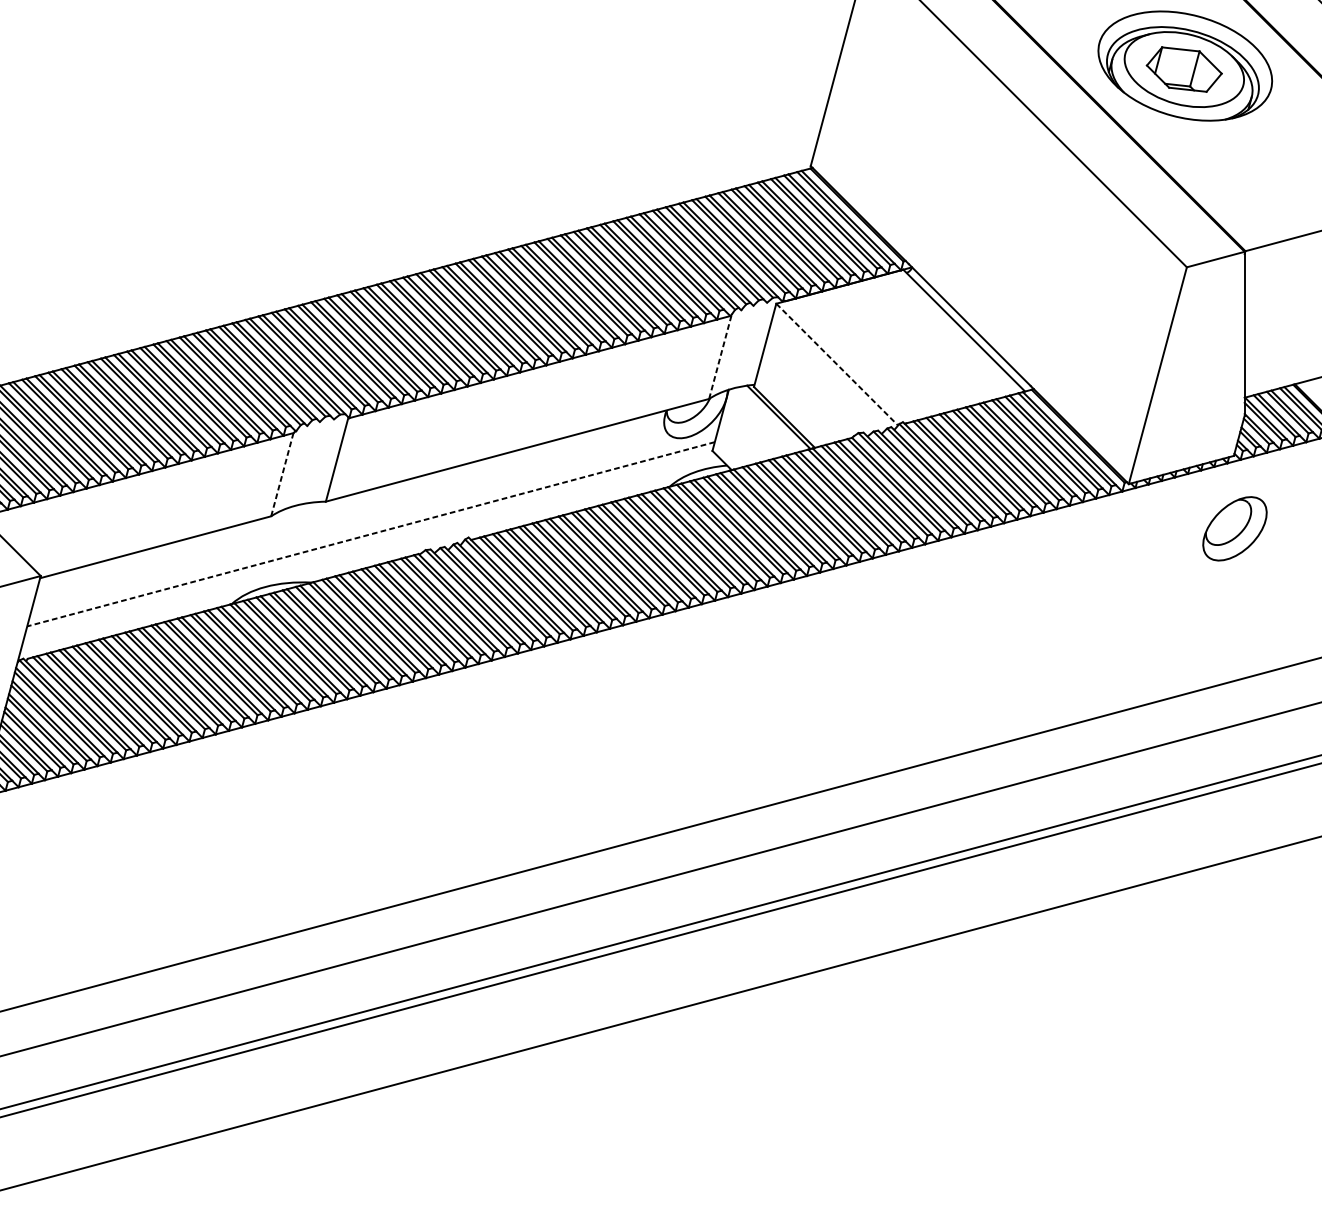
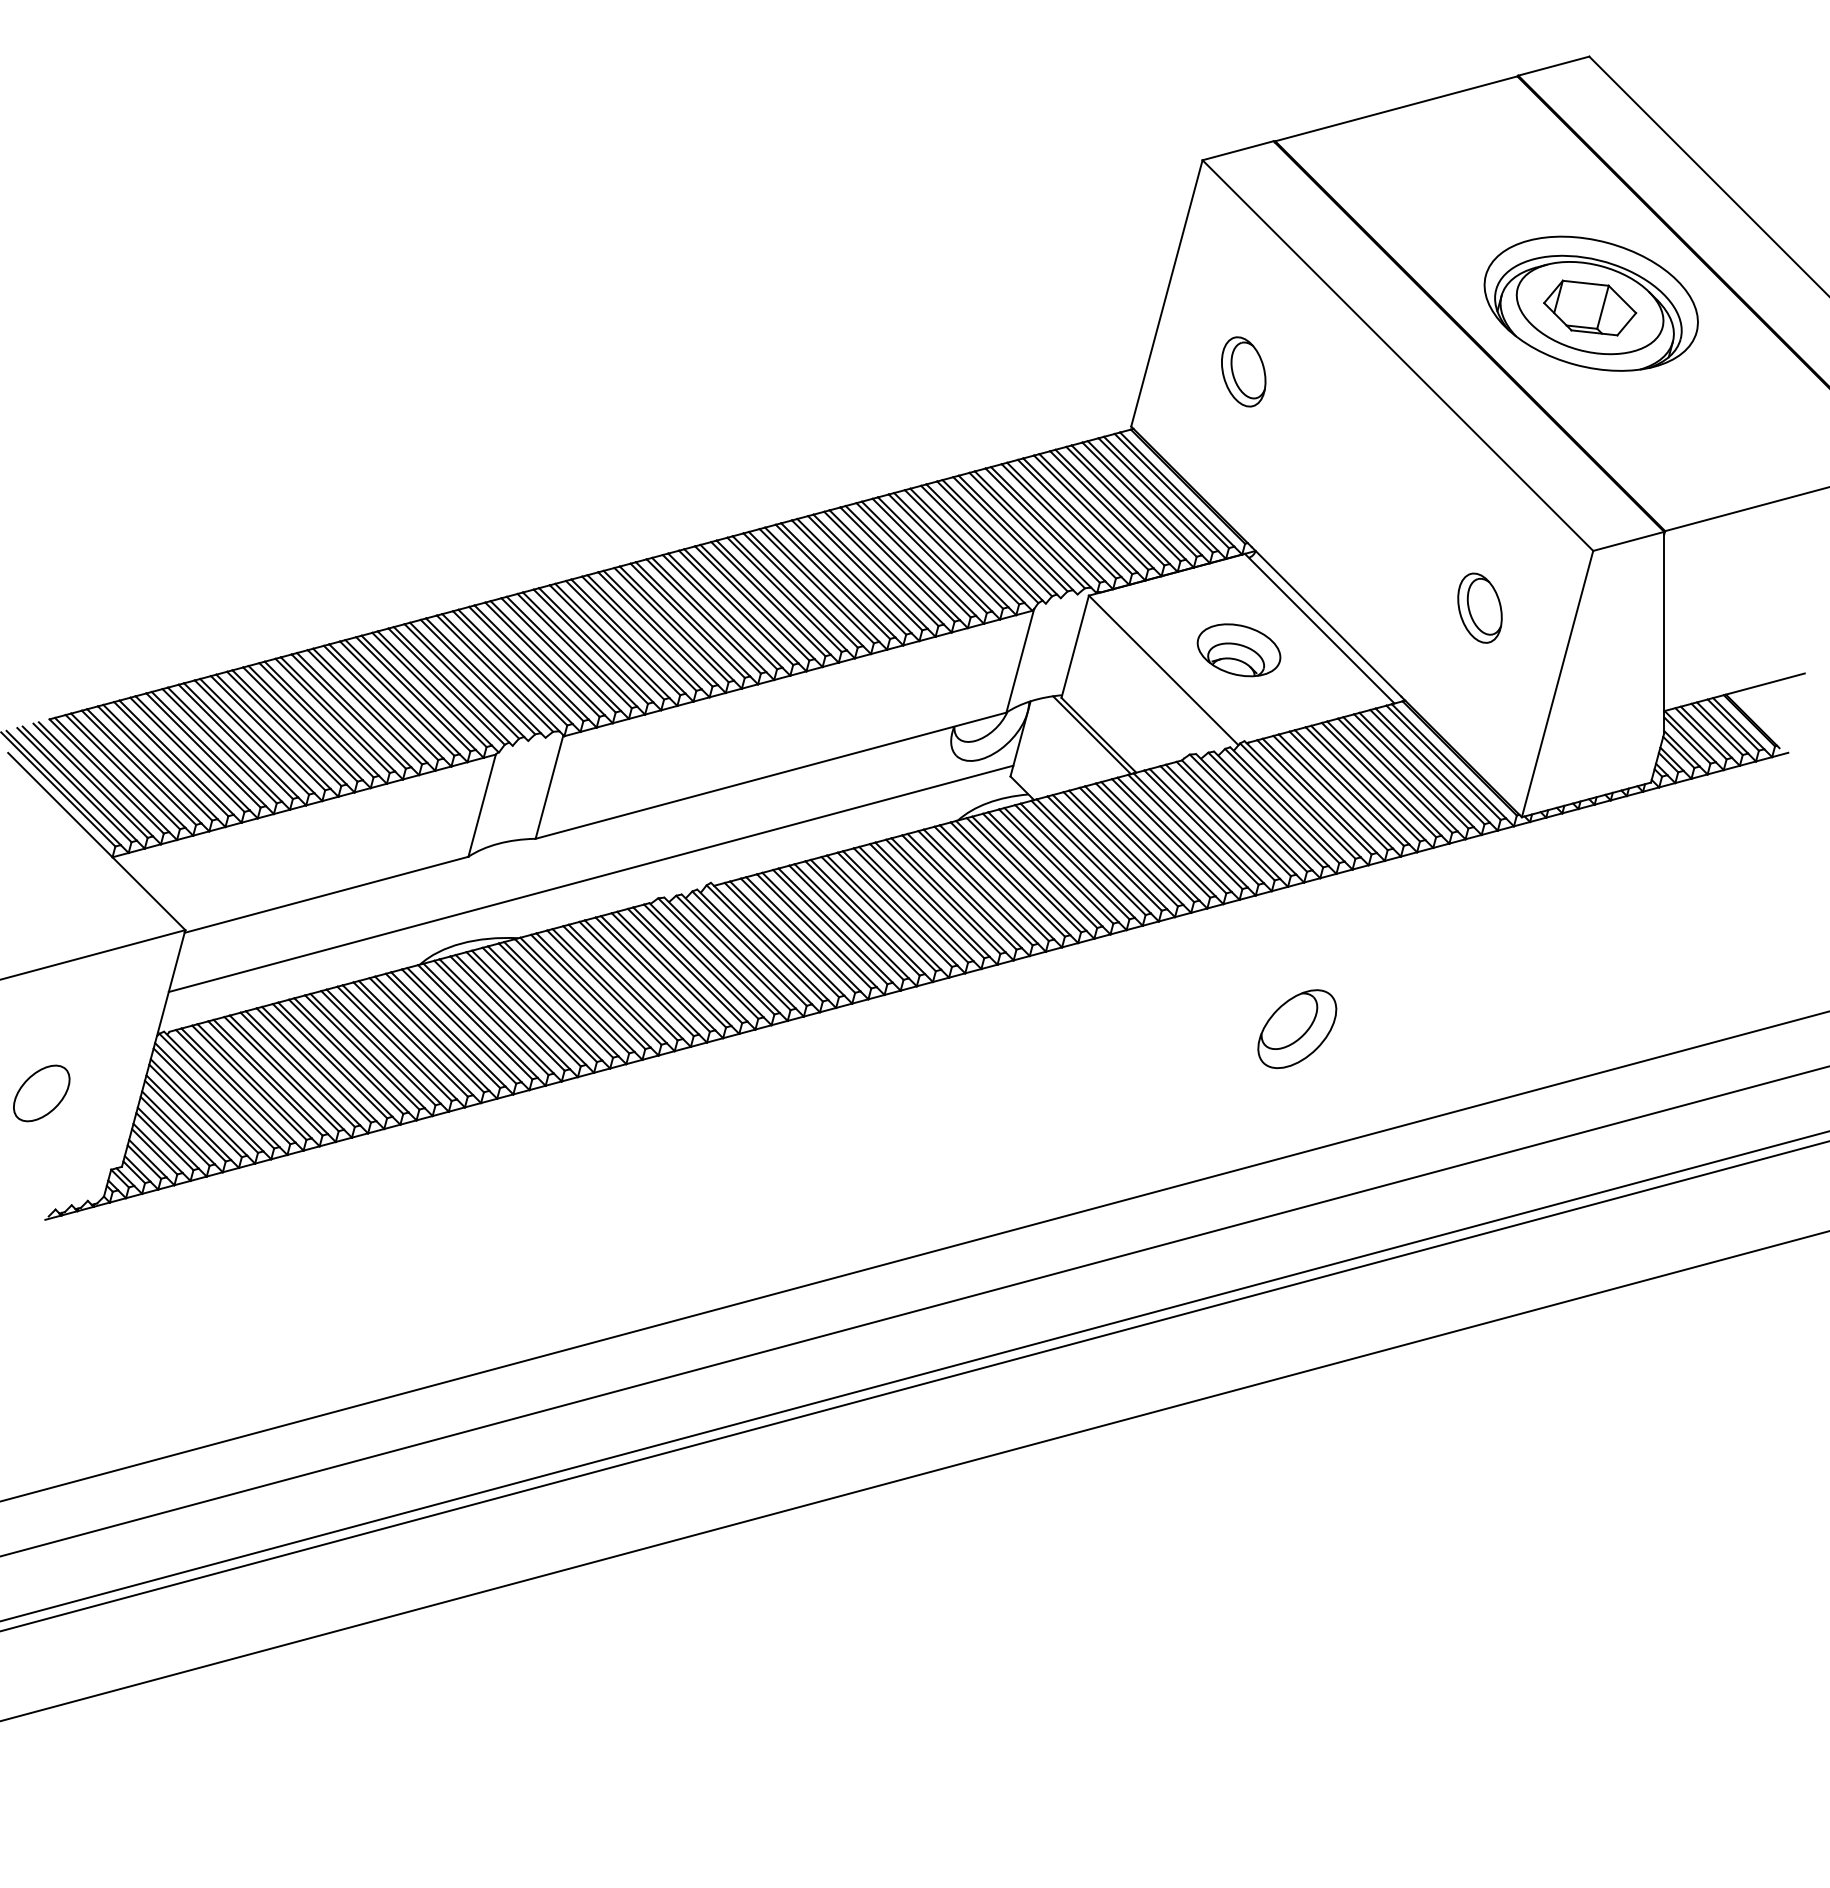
part: (902, 121) -> (1243, 371), added
part: (1094, 313) -> (1479, 607), added
part: (898, 348) -> (1238, 650), added
line: (720, 356) -> (1020, 660), dashed -> solid
line: (837, 364) -> (1163, 670), dashed -> solid
line: (282, 474) -> (482, 805), dashed -> solid
part: (1235, 529) -> (1297, 1029), moved
line: (370, 533) -> (590, 878), dashed -> solid

